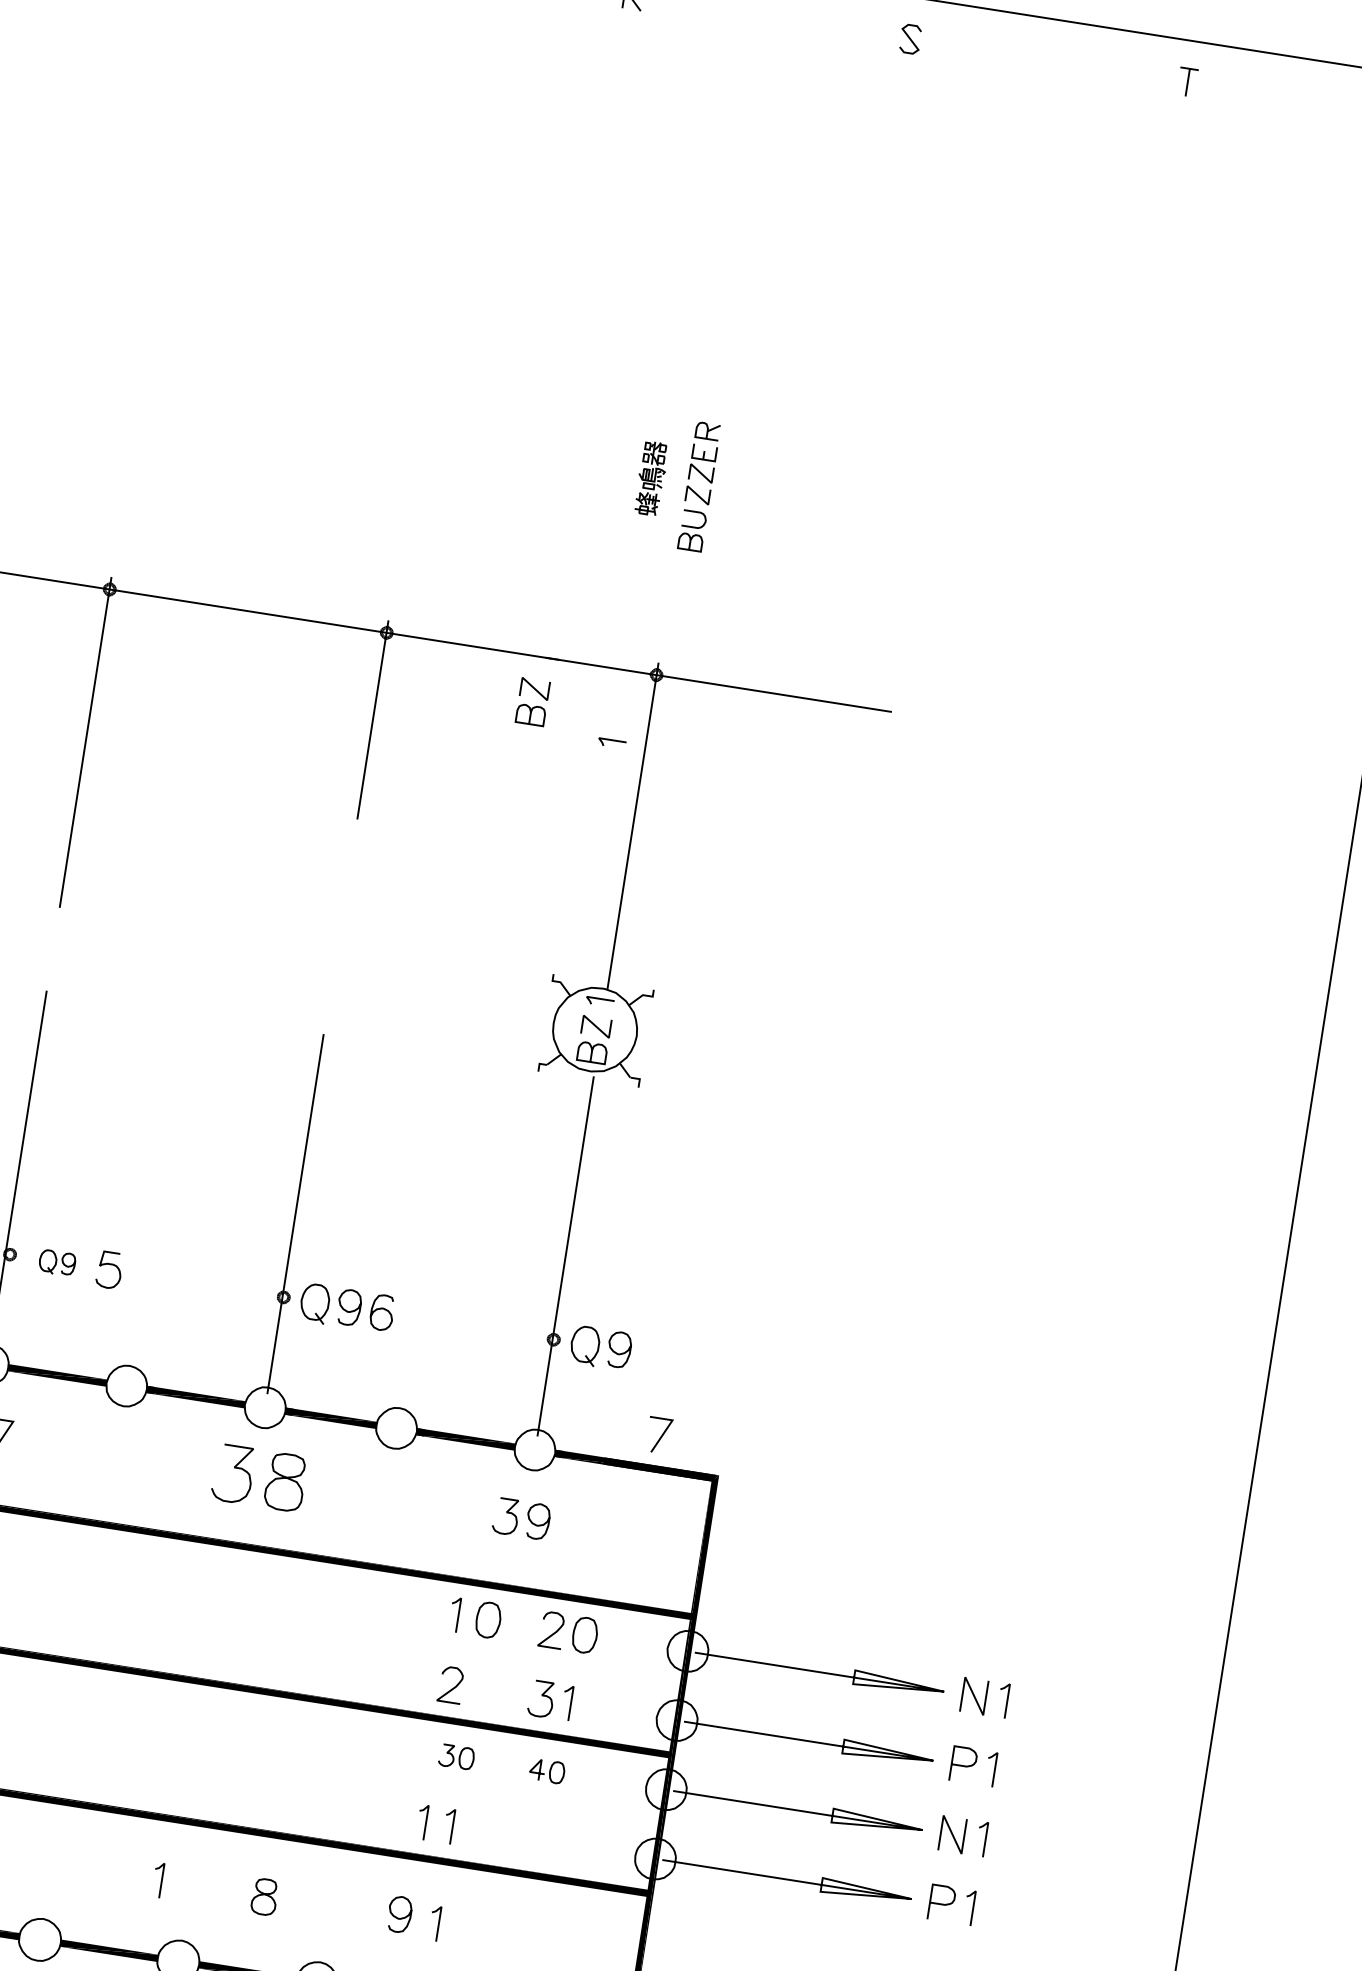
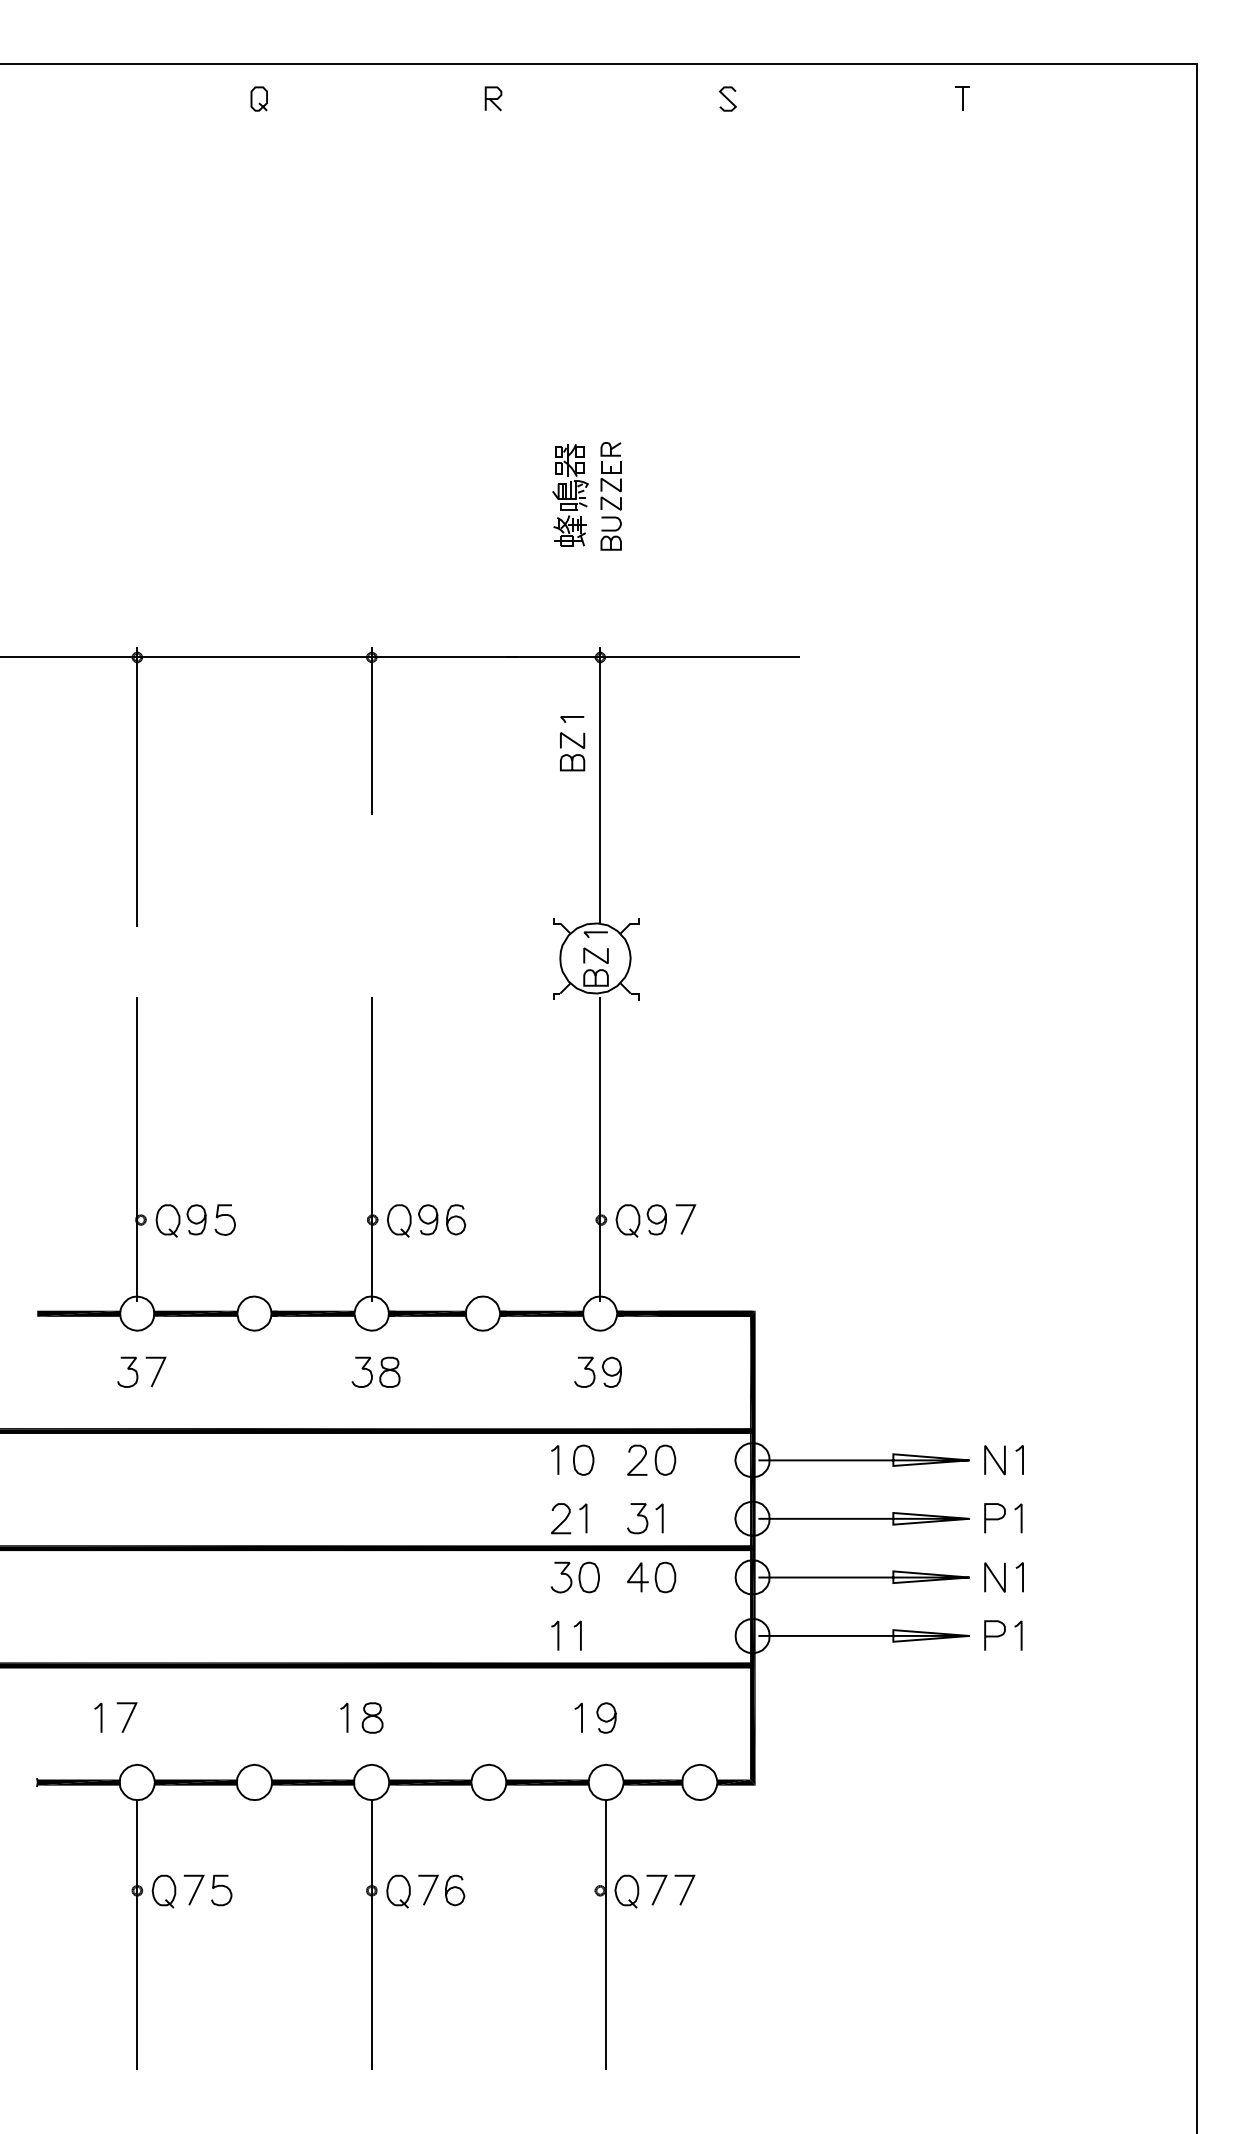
part: (651, 478) -> (570, 495), size x1.67
part: (532, 701) -> (572, 751), moved
part: (56, 1262) -> (180, 1220), size x1.67
line: (659, 1436) -> (686, 1220), moved
part: (259, 1476) -> (375, 1371), size x0.62
line: (479, 1689) -> (585, 1518), added
part: (455, 1756) -> (574, 1577), size x1.67
part: (546, 1771) -> (651, 1577), size x1.67
part: (264, 1896) -> (372, 1717), moved
curve: (399, 1917) -> (606, 1720), moved

